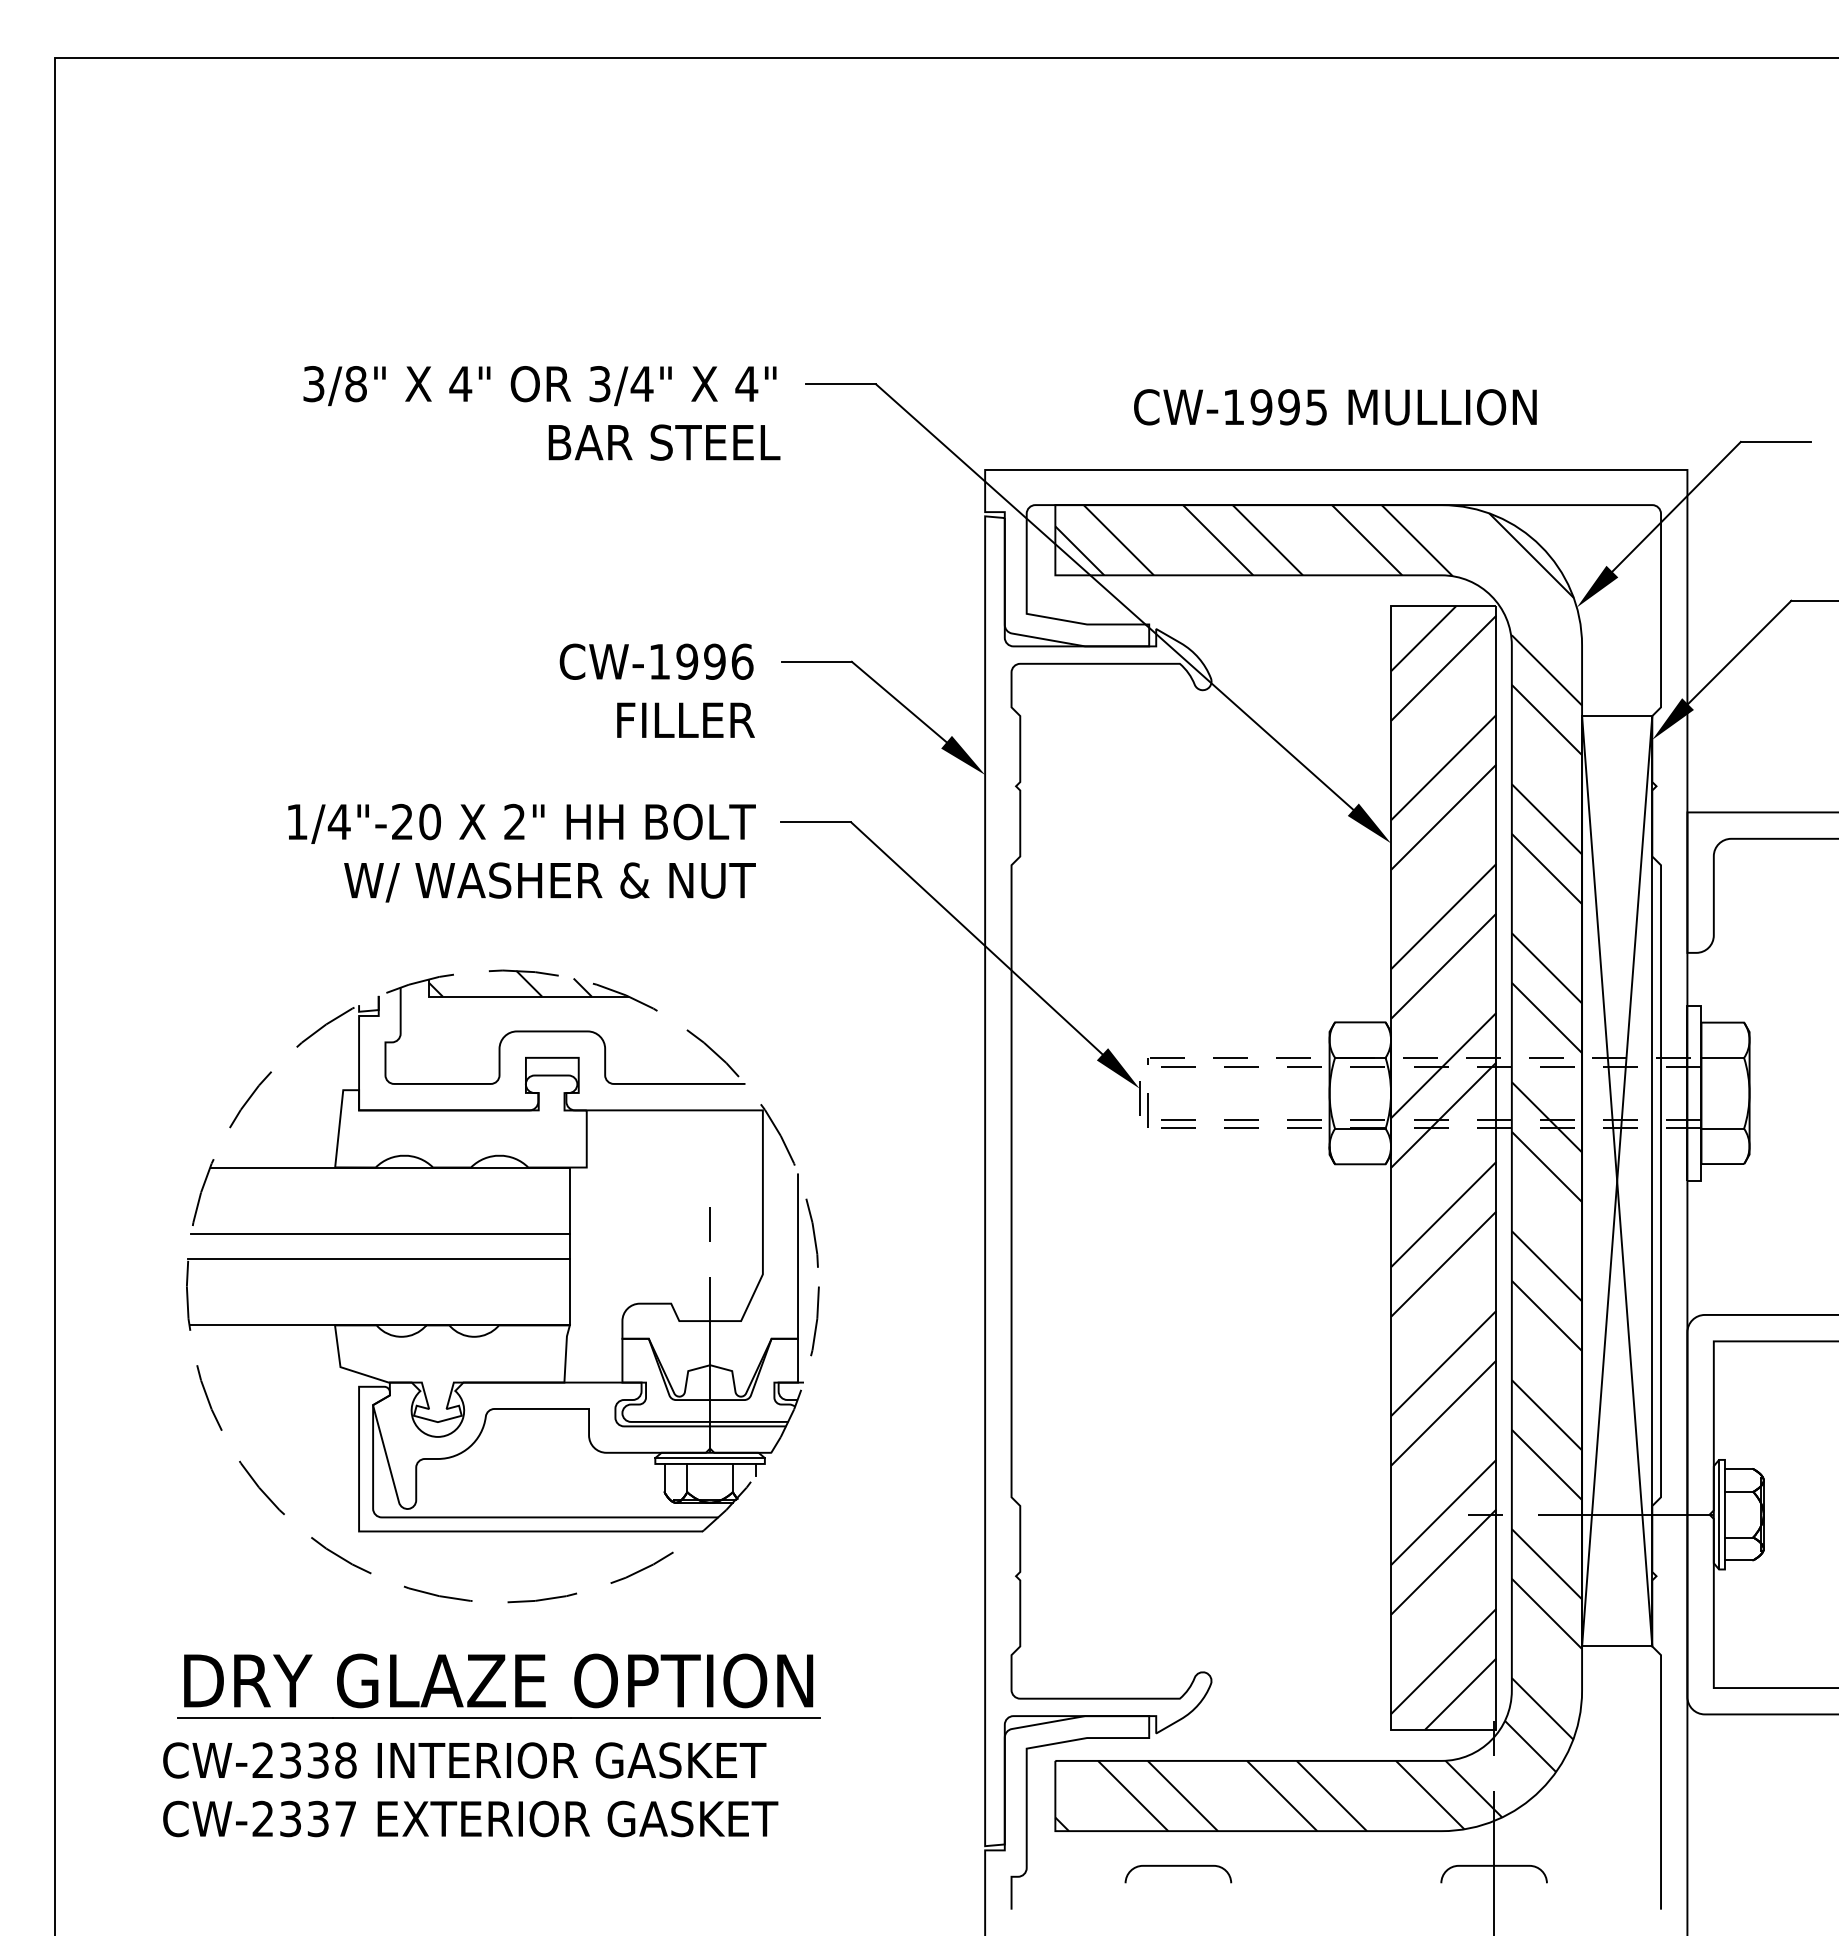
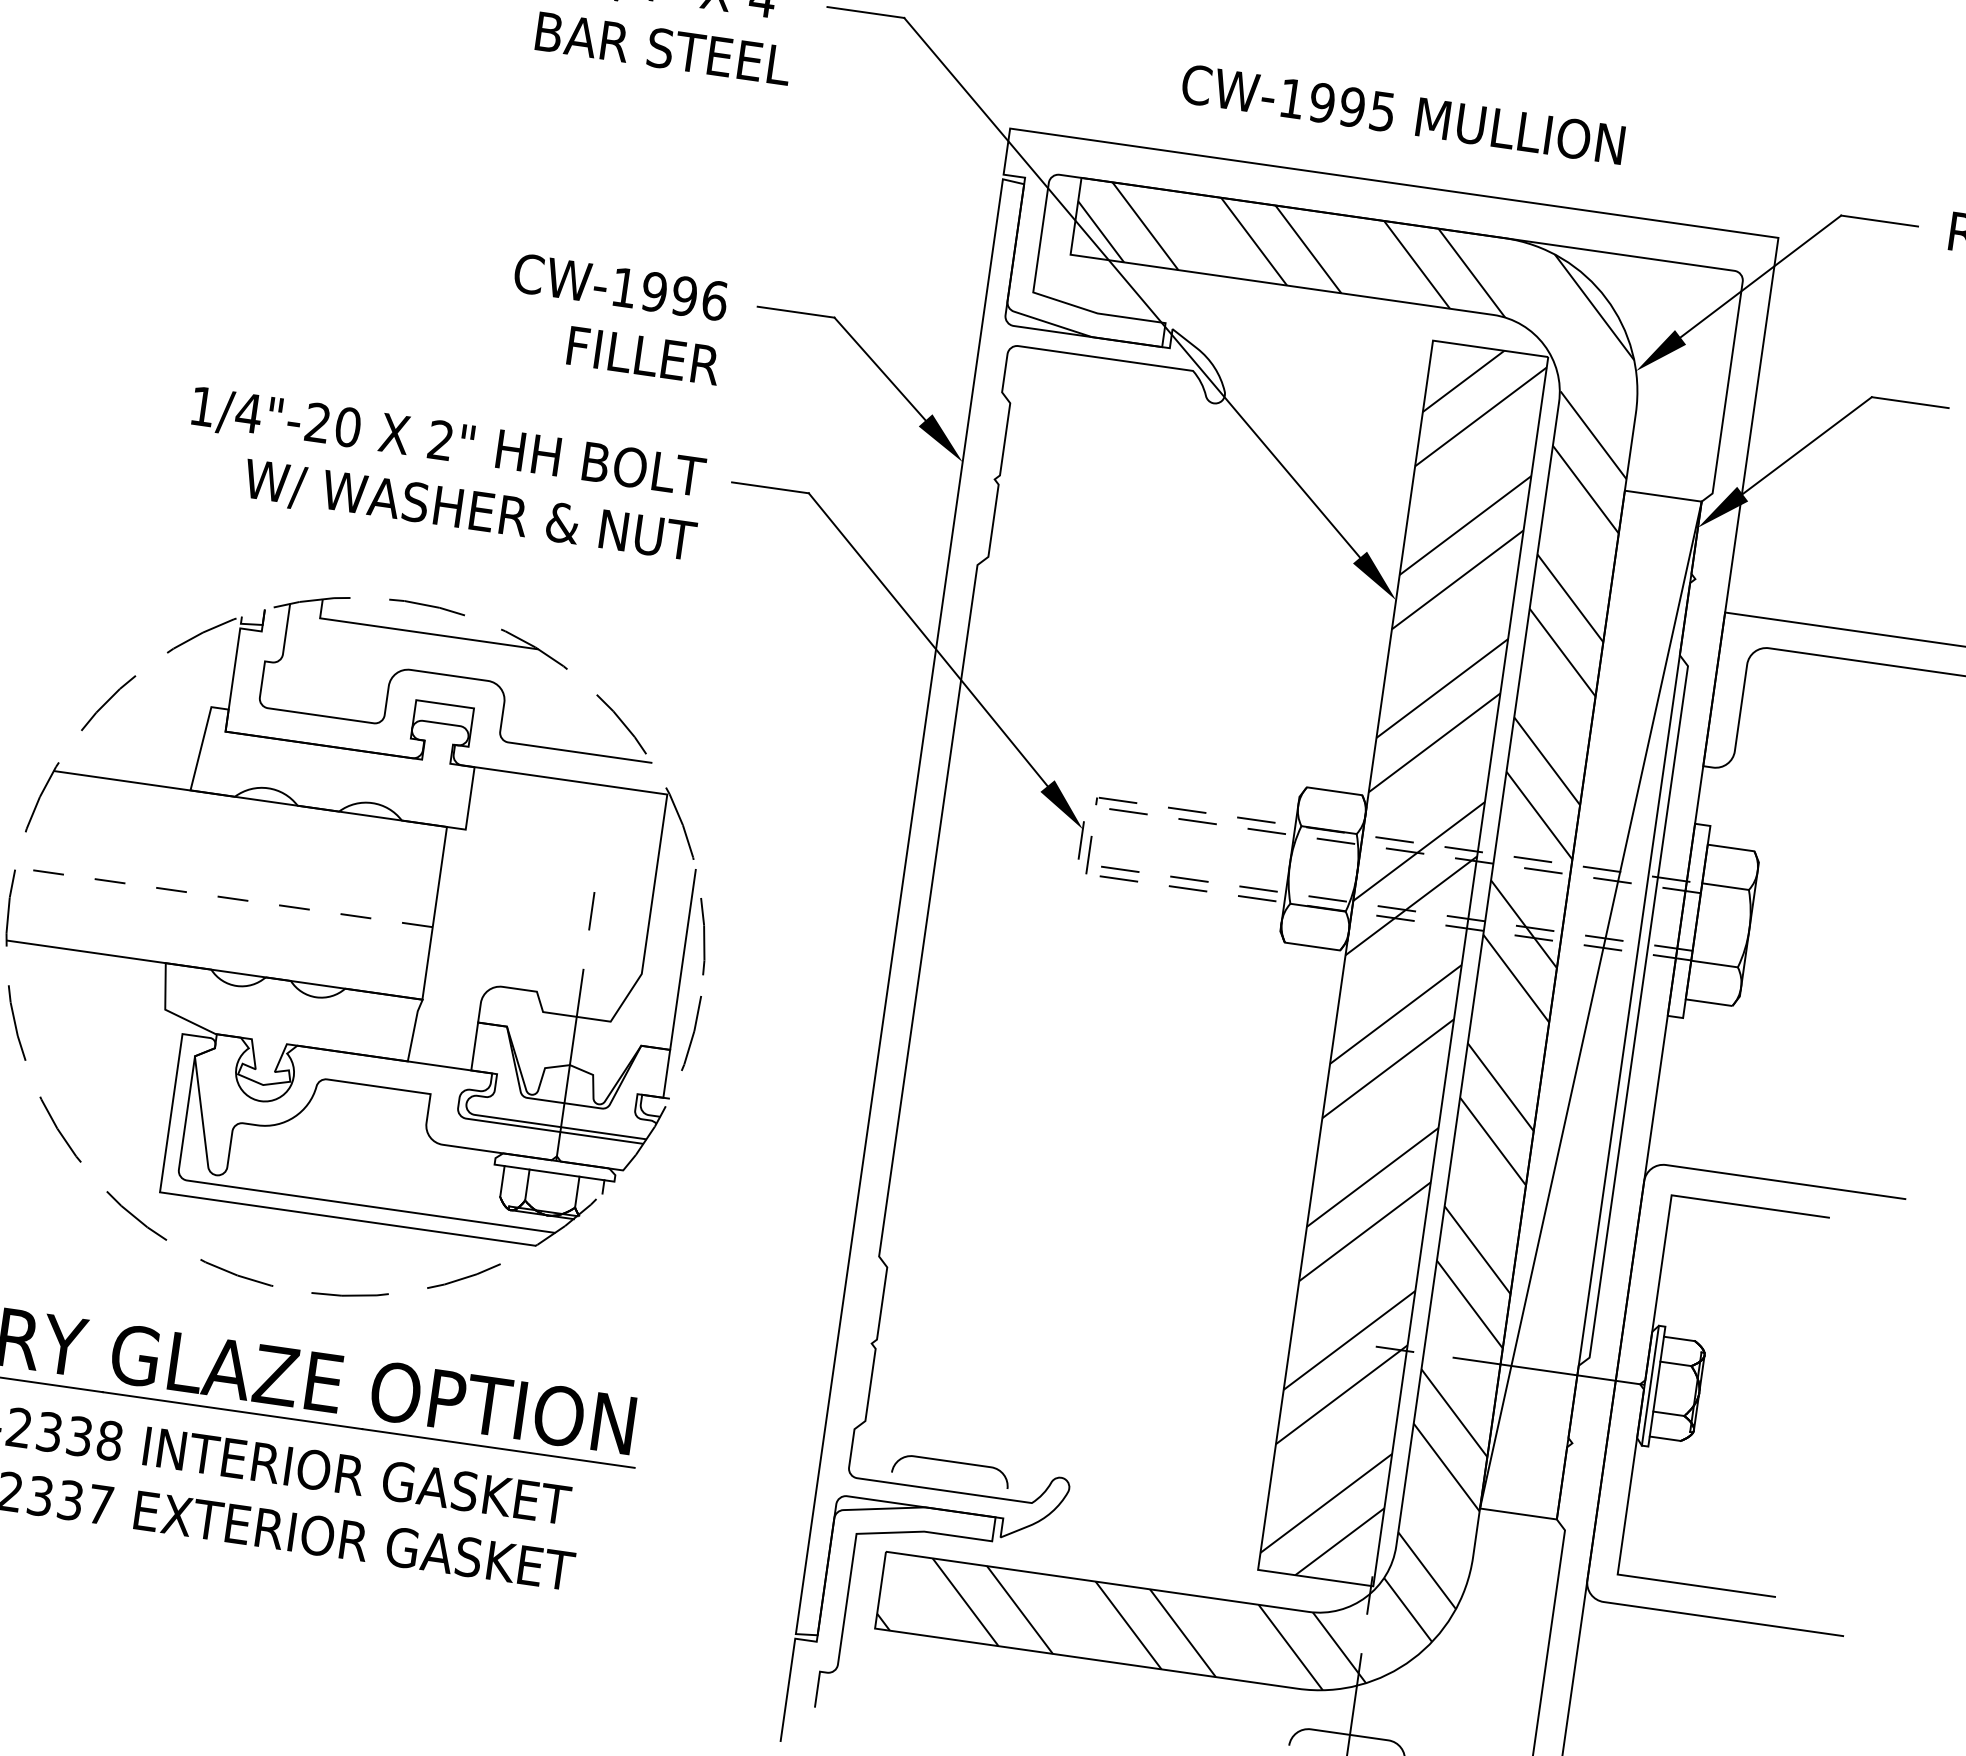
hatch: (510, 983) -> (410, 616), removed
line: (1617, 1181) -> (1591, 1005), removed
line: (380, 1233) -> (229, 869), removed
line: (378, 1259) -> (223, 897), solid -> dashed
line: (709, 1458) -> (554, 1167), removed
curve: (1178, 1866) -> (952, 1462), moved

